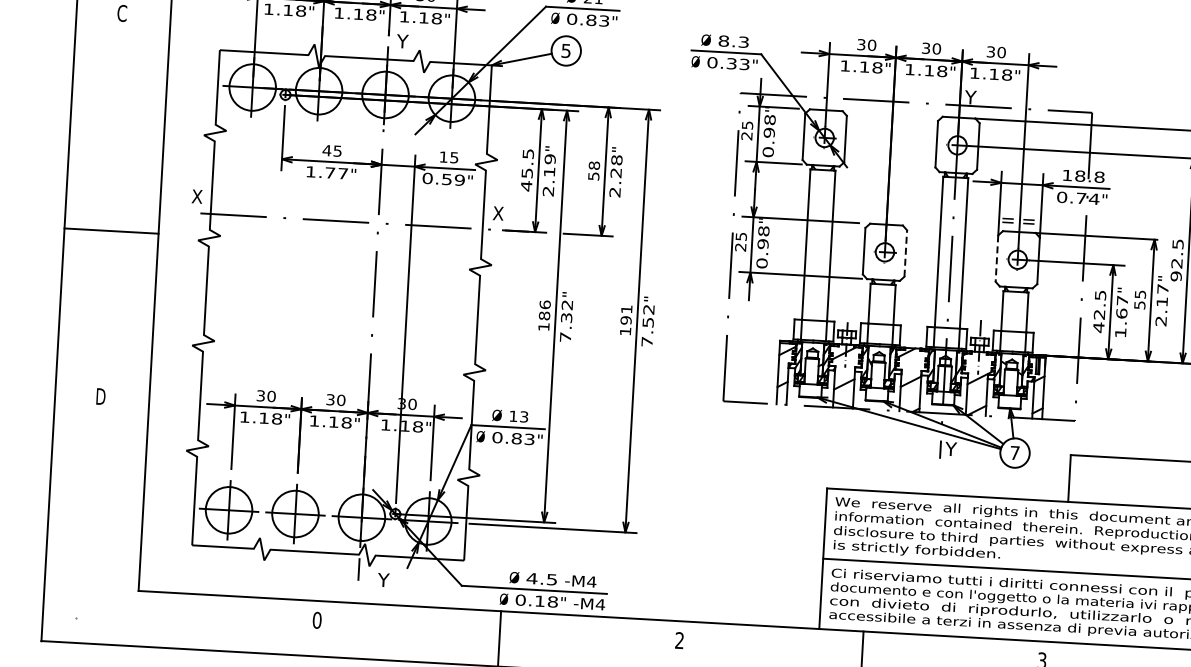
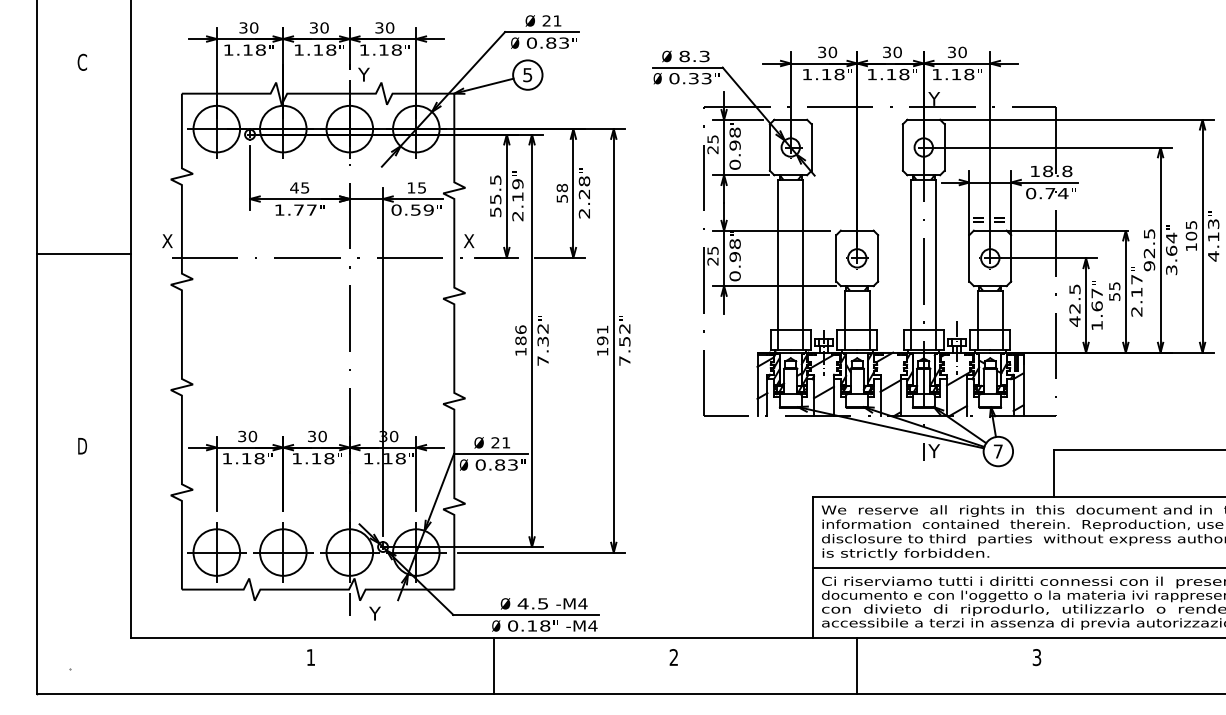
text: (526, 186) -> (495, 212), 45.5 -> 55.5
line: (111, 231) -> (83, 254), moved
line: (906, 252) -> (878, 257), dashed -> solid
line: (997, 258) -> (969, 258), dashed -> solid
text: (518, 416) -> (500, 442), 13 -> 21
text: (316, 620) -> (310, 657), 0 -> 1

